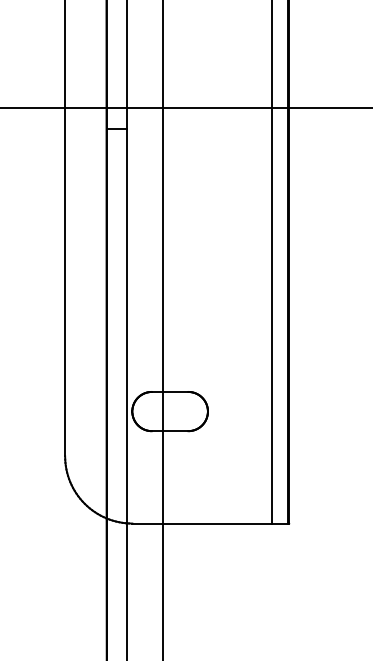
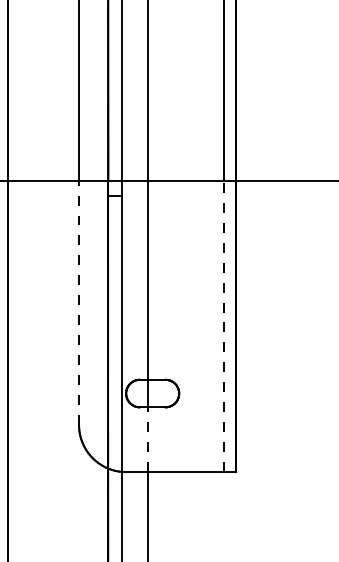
line: (65, 281) -> (79, 302), solid -> dashed
line: (272, 315) -> (224, 326), solid -> dashed
line: (162, 477) -> (147, 439), solid -> dashed

